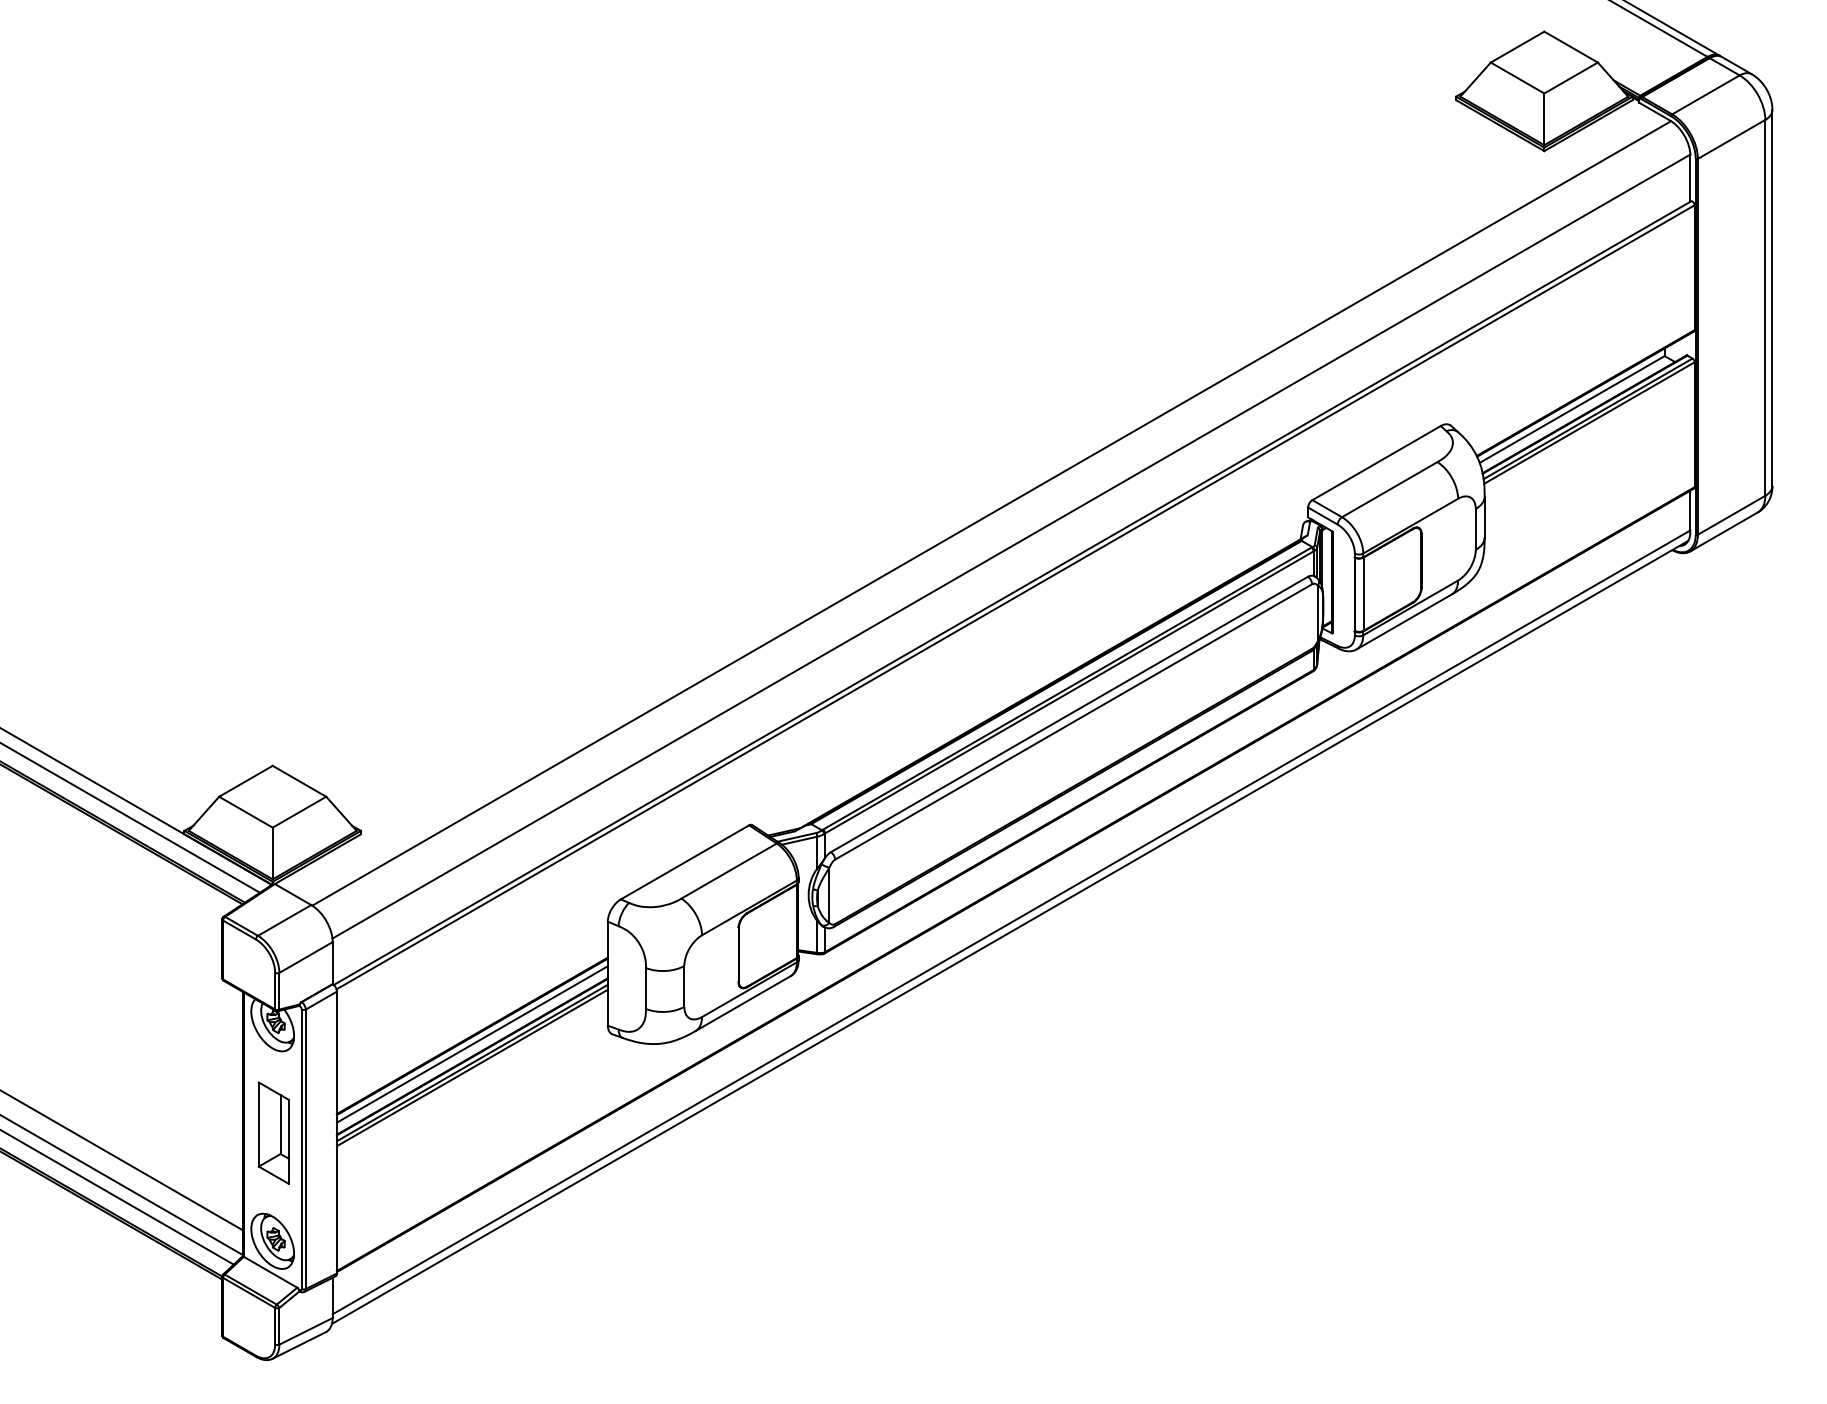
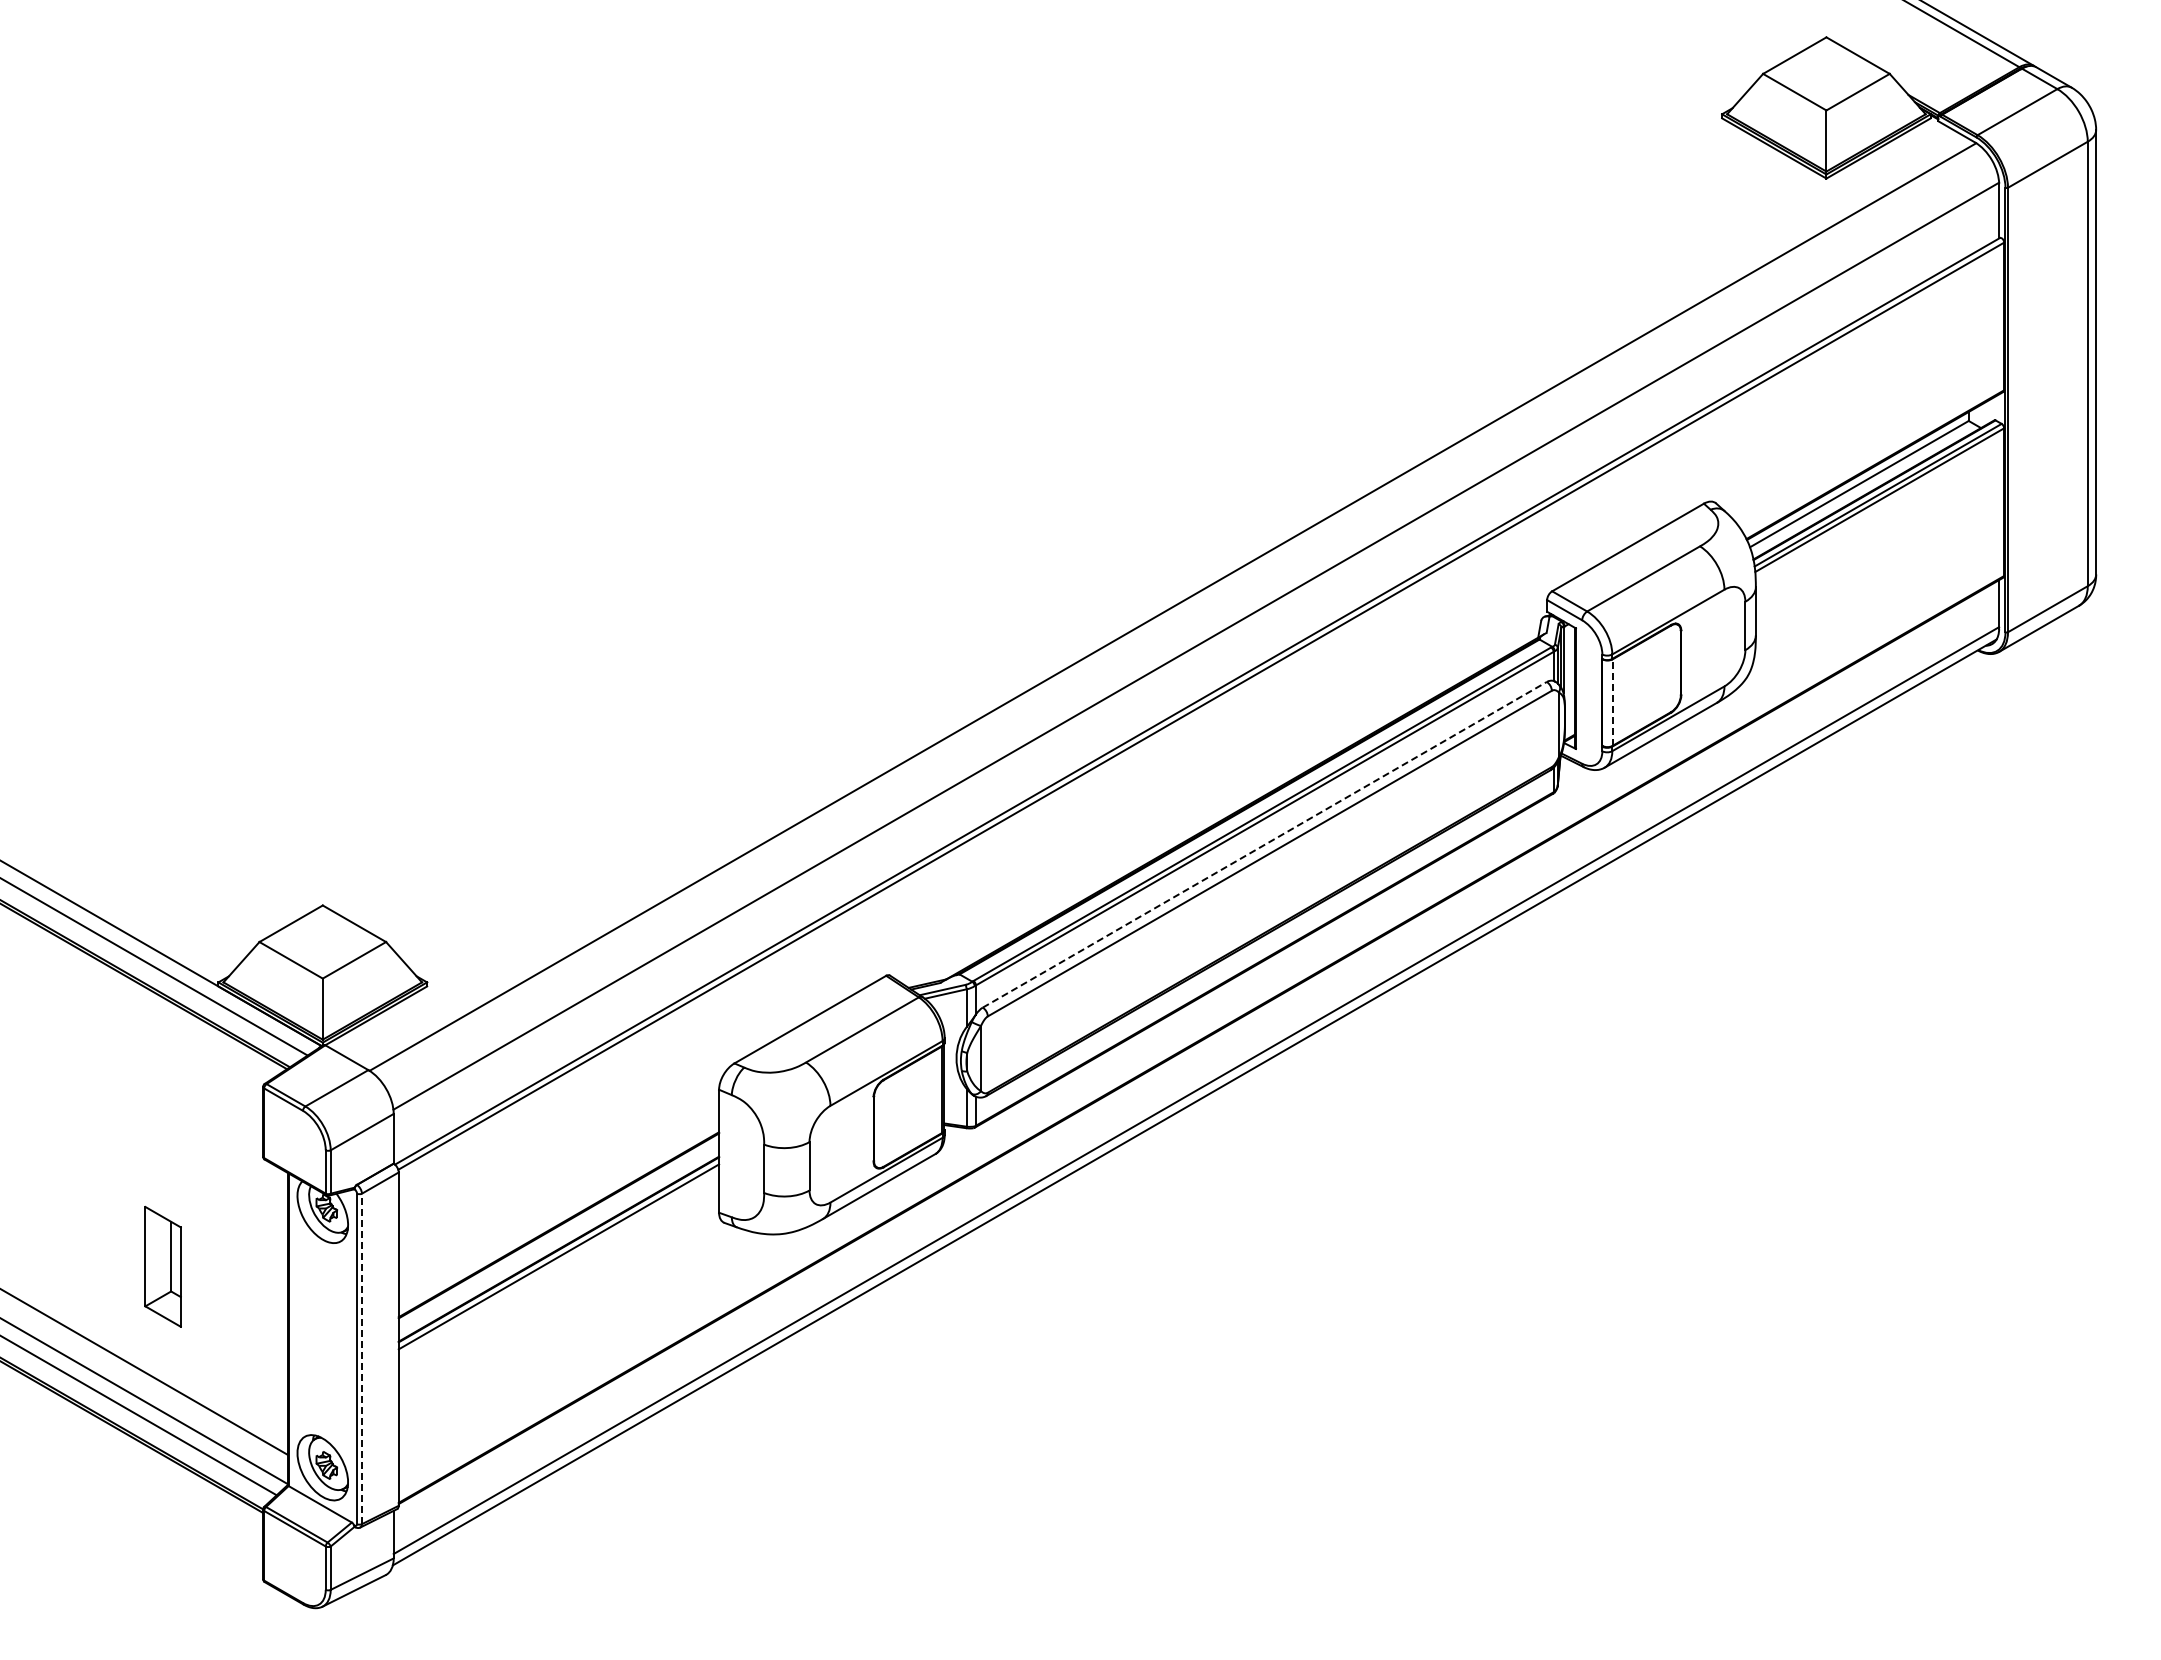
line: (1363, 594) -> (1612, 702), solid -> dashed
line: (1069, 714) -> (1264, 844), solid -> dashed
line: (472, 1044) -> (558, 1234), removed
line: (472, 1067) -> (558, 1262), removed
part: (273, 1132) -> (162, 1266), moved
line: (305, 1148) -> (361, 1358), solid -> dashed

